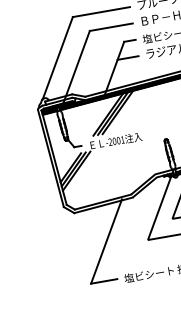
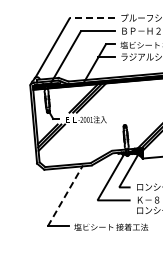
line: (101, 12) -> (92, 18), solid -> dashed
line: (106, 240) -> (65, 195), solid -> dashed

